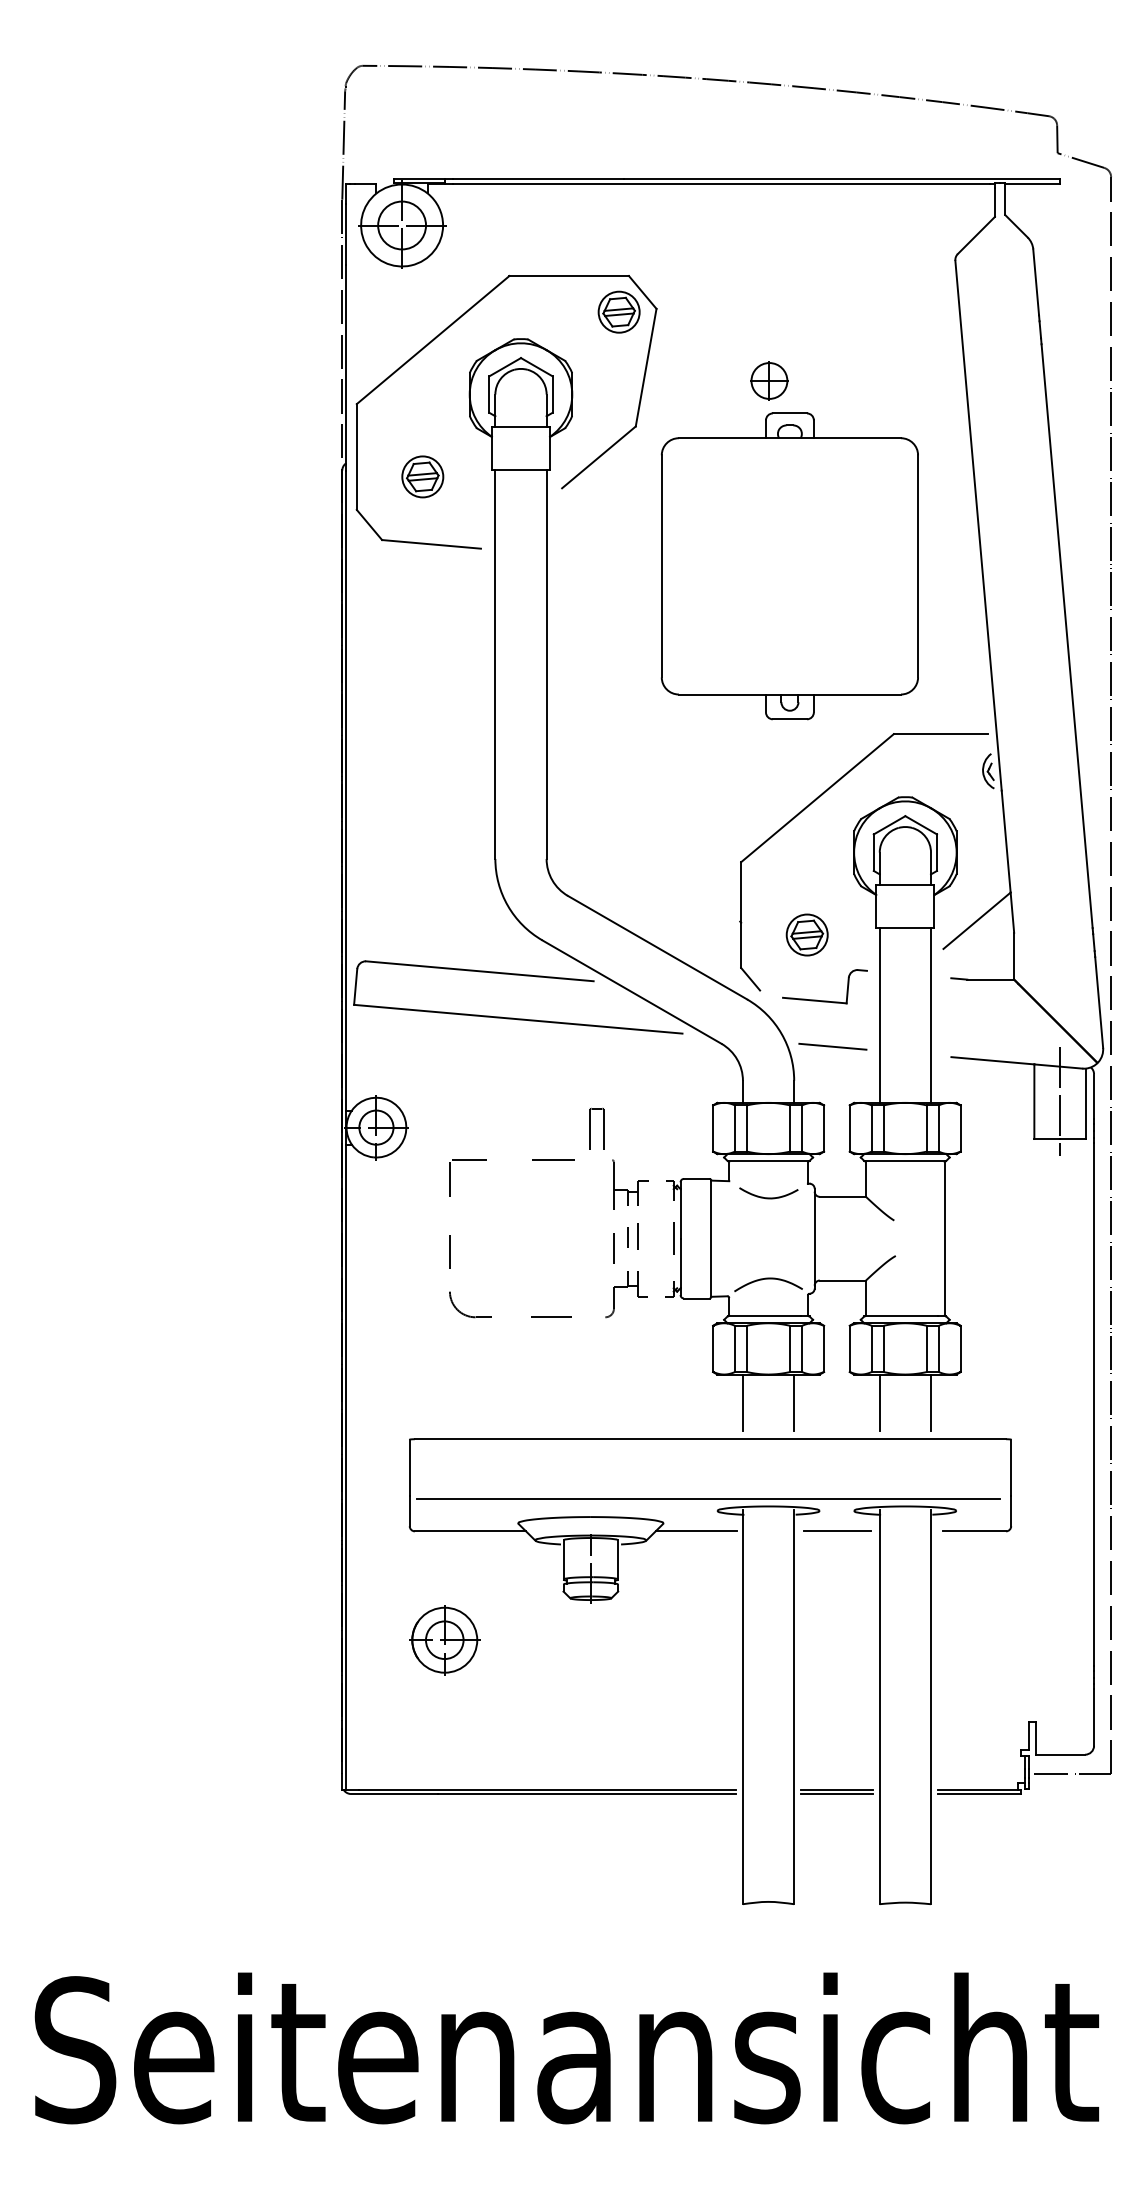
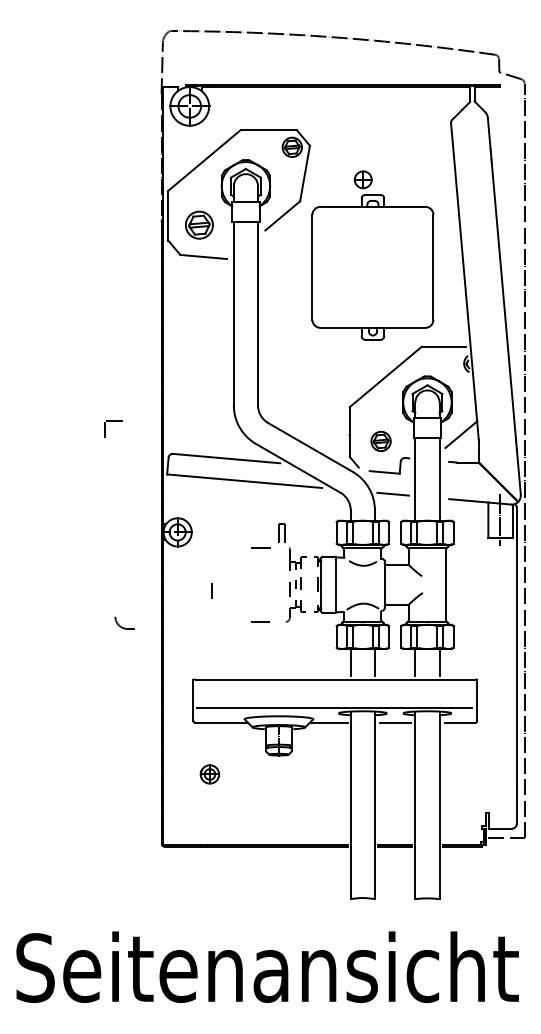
part: (422, 475) -> (199, 224), size x1.4
part: (467, 1161) -> (113, 421), moved
part: (469, 1303) -> (124, 622), moved
part: (443, 1640) -> (209, 774), size x0.6

